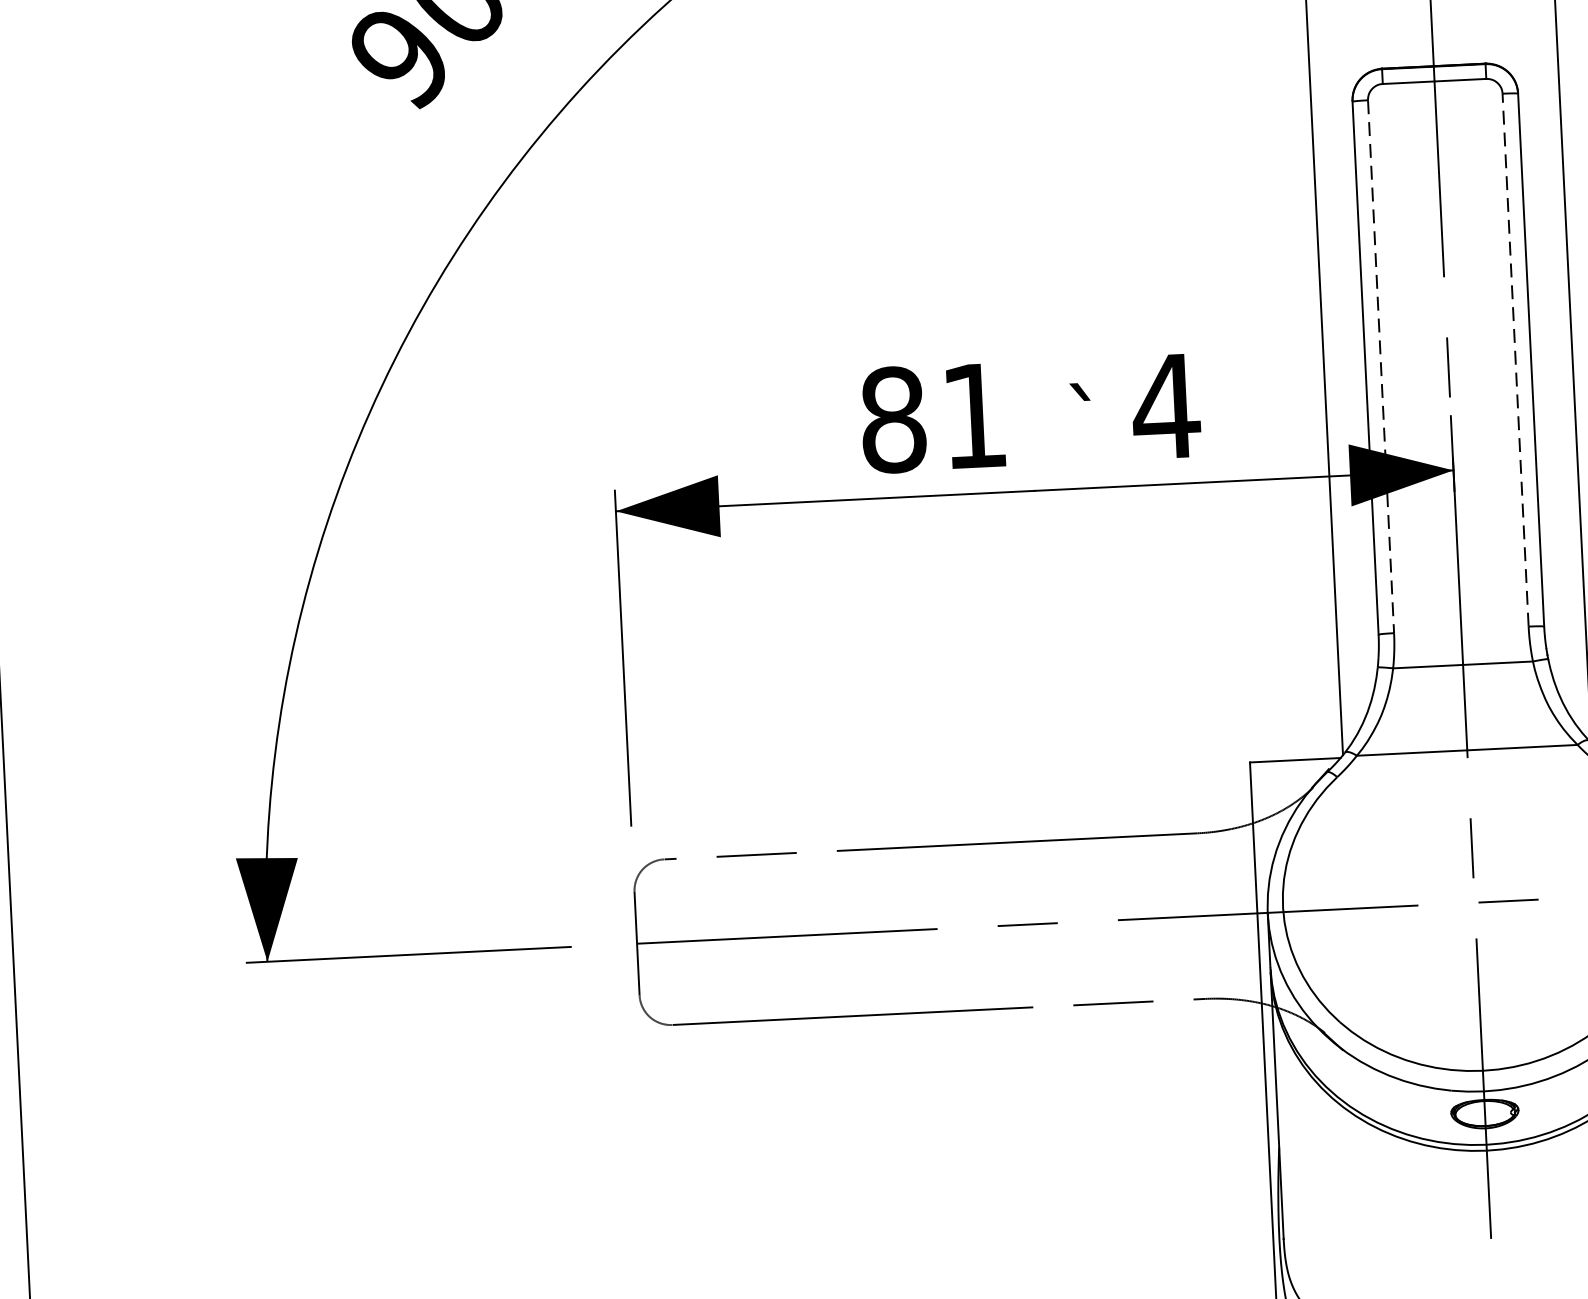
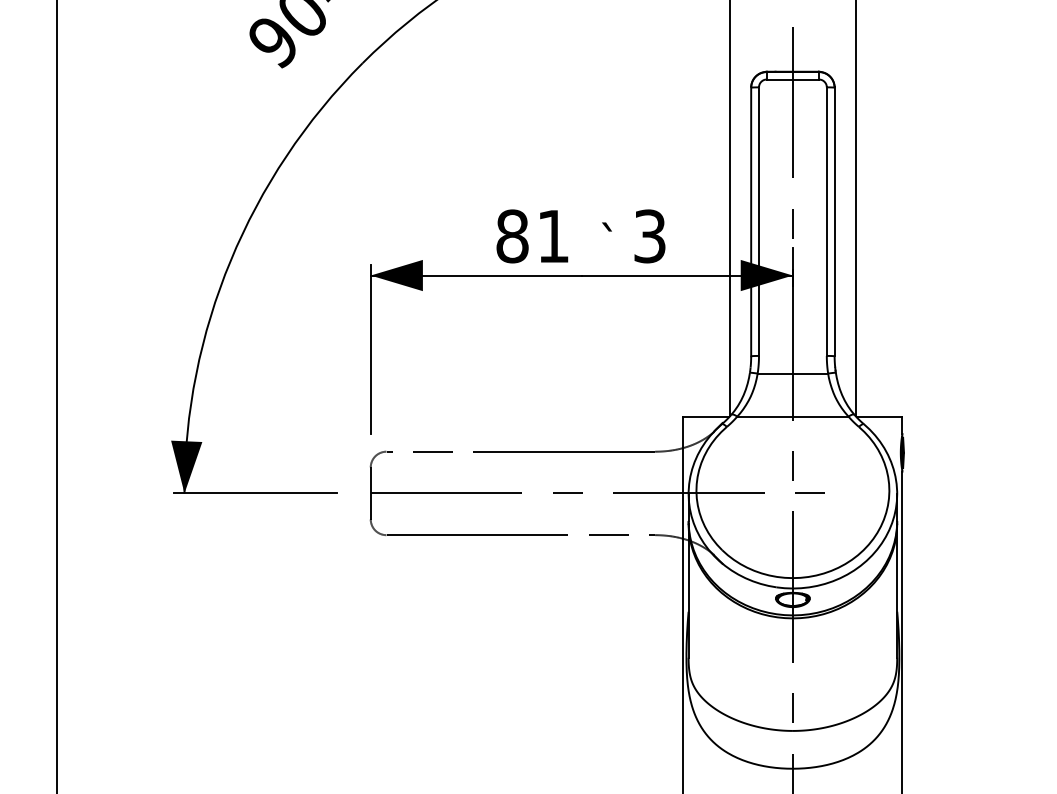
line: (1514, 359) -> (826, 221), dashed -> solid
line: (1382, 368) -> (759, 222), dashed -> solid
text: (1165, 406) -> (649, 236), 4 -> 3

